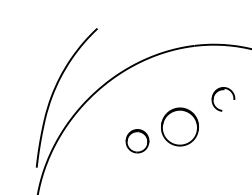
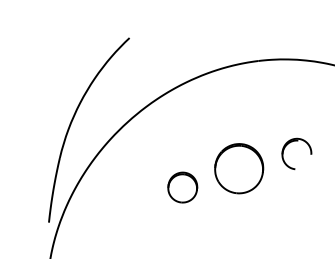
part: (218, 91) -> (290, 143), moved

